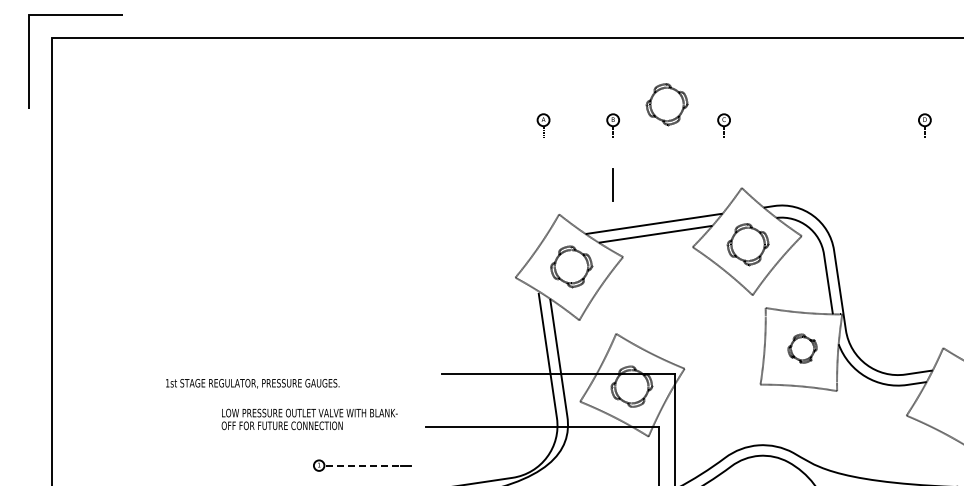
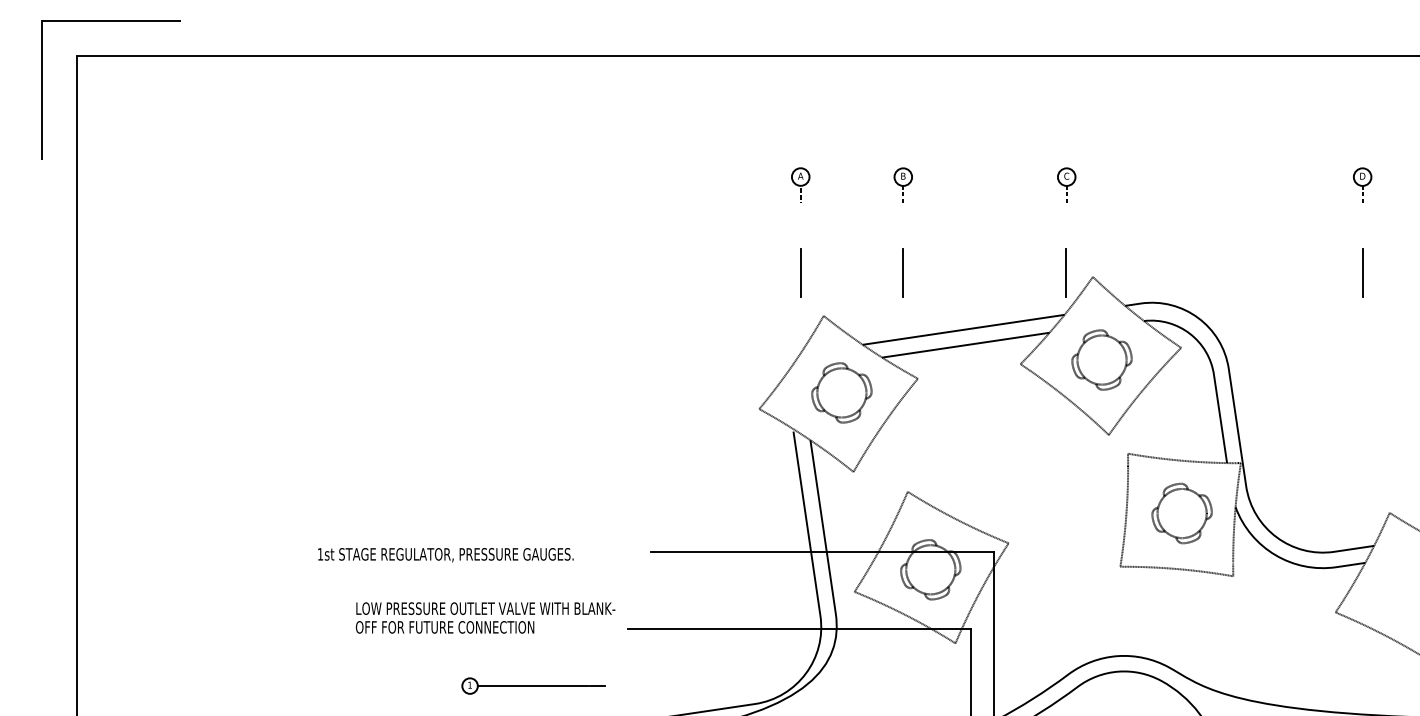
part: (666, 104) -> (981, 153), removed
line: (543, 184) -> (800, 271), added
line: (723, 184) -> (1065, 271), added
line: (925, 184) -> (1363, 271), added
part: (802, 348) -> (1182, 513), size x1.43
text: (252, 383) -> (445, 554), moved
text: (309, 419) -> (485, 618), moved
line: (361, 465) -> (532, 685), dashed -> solid

